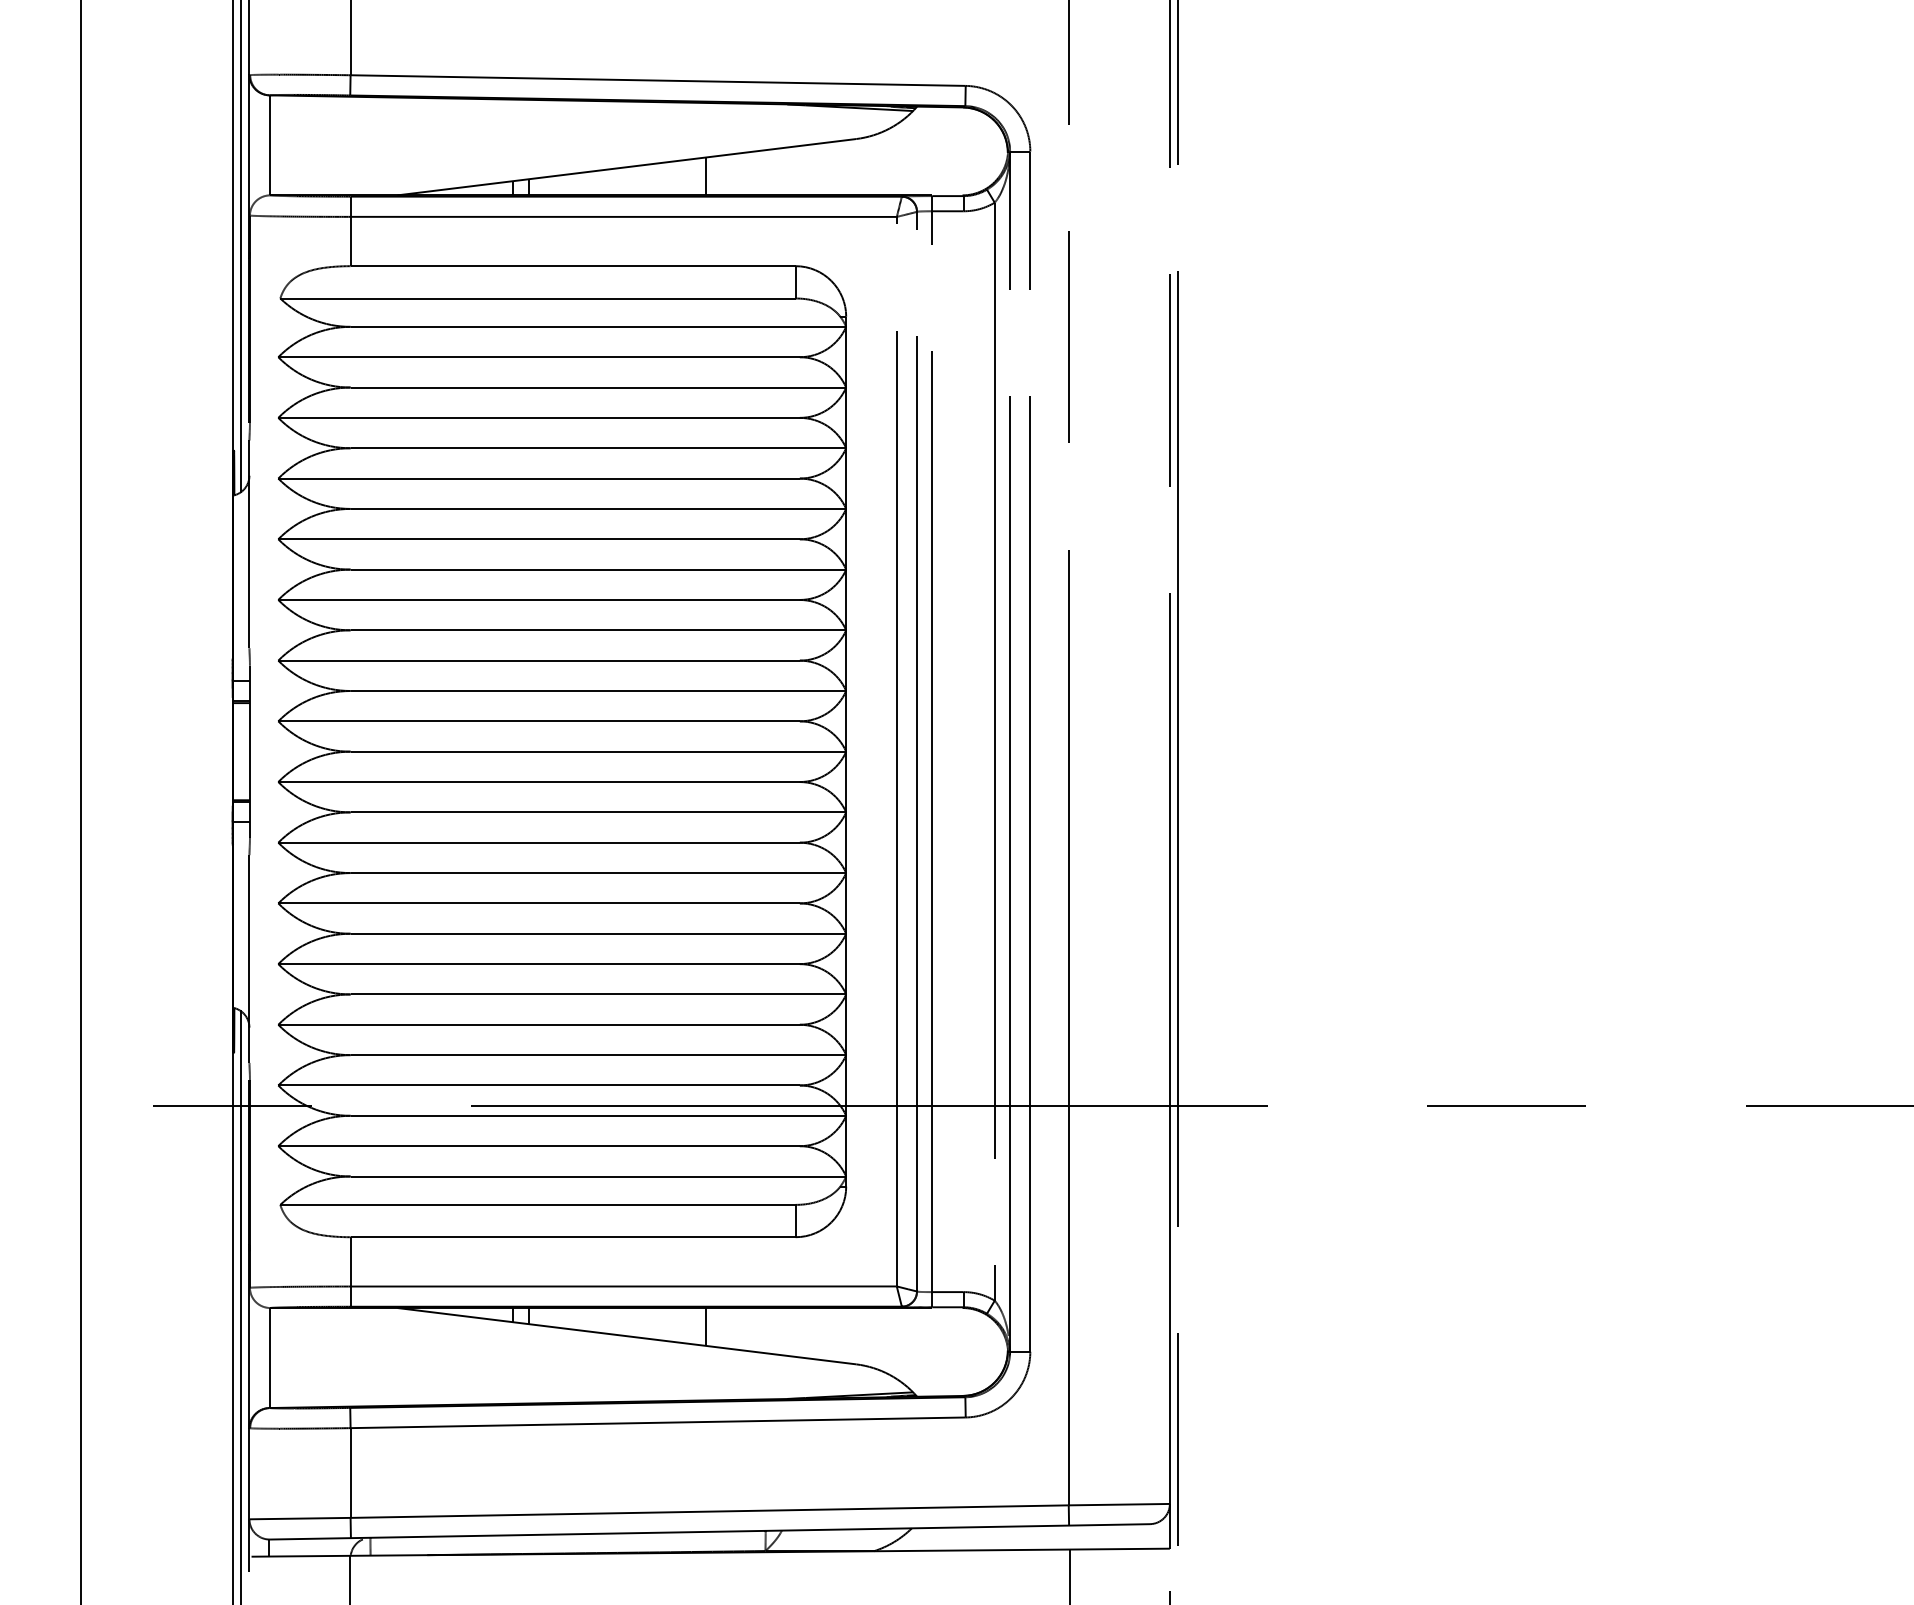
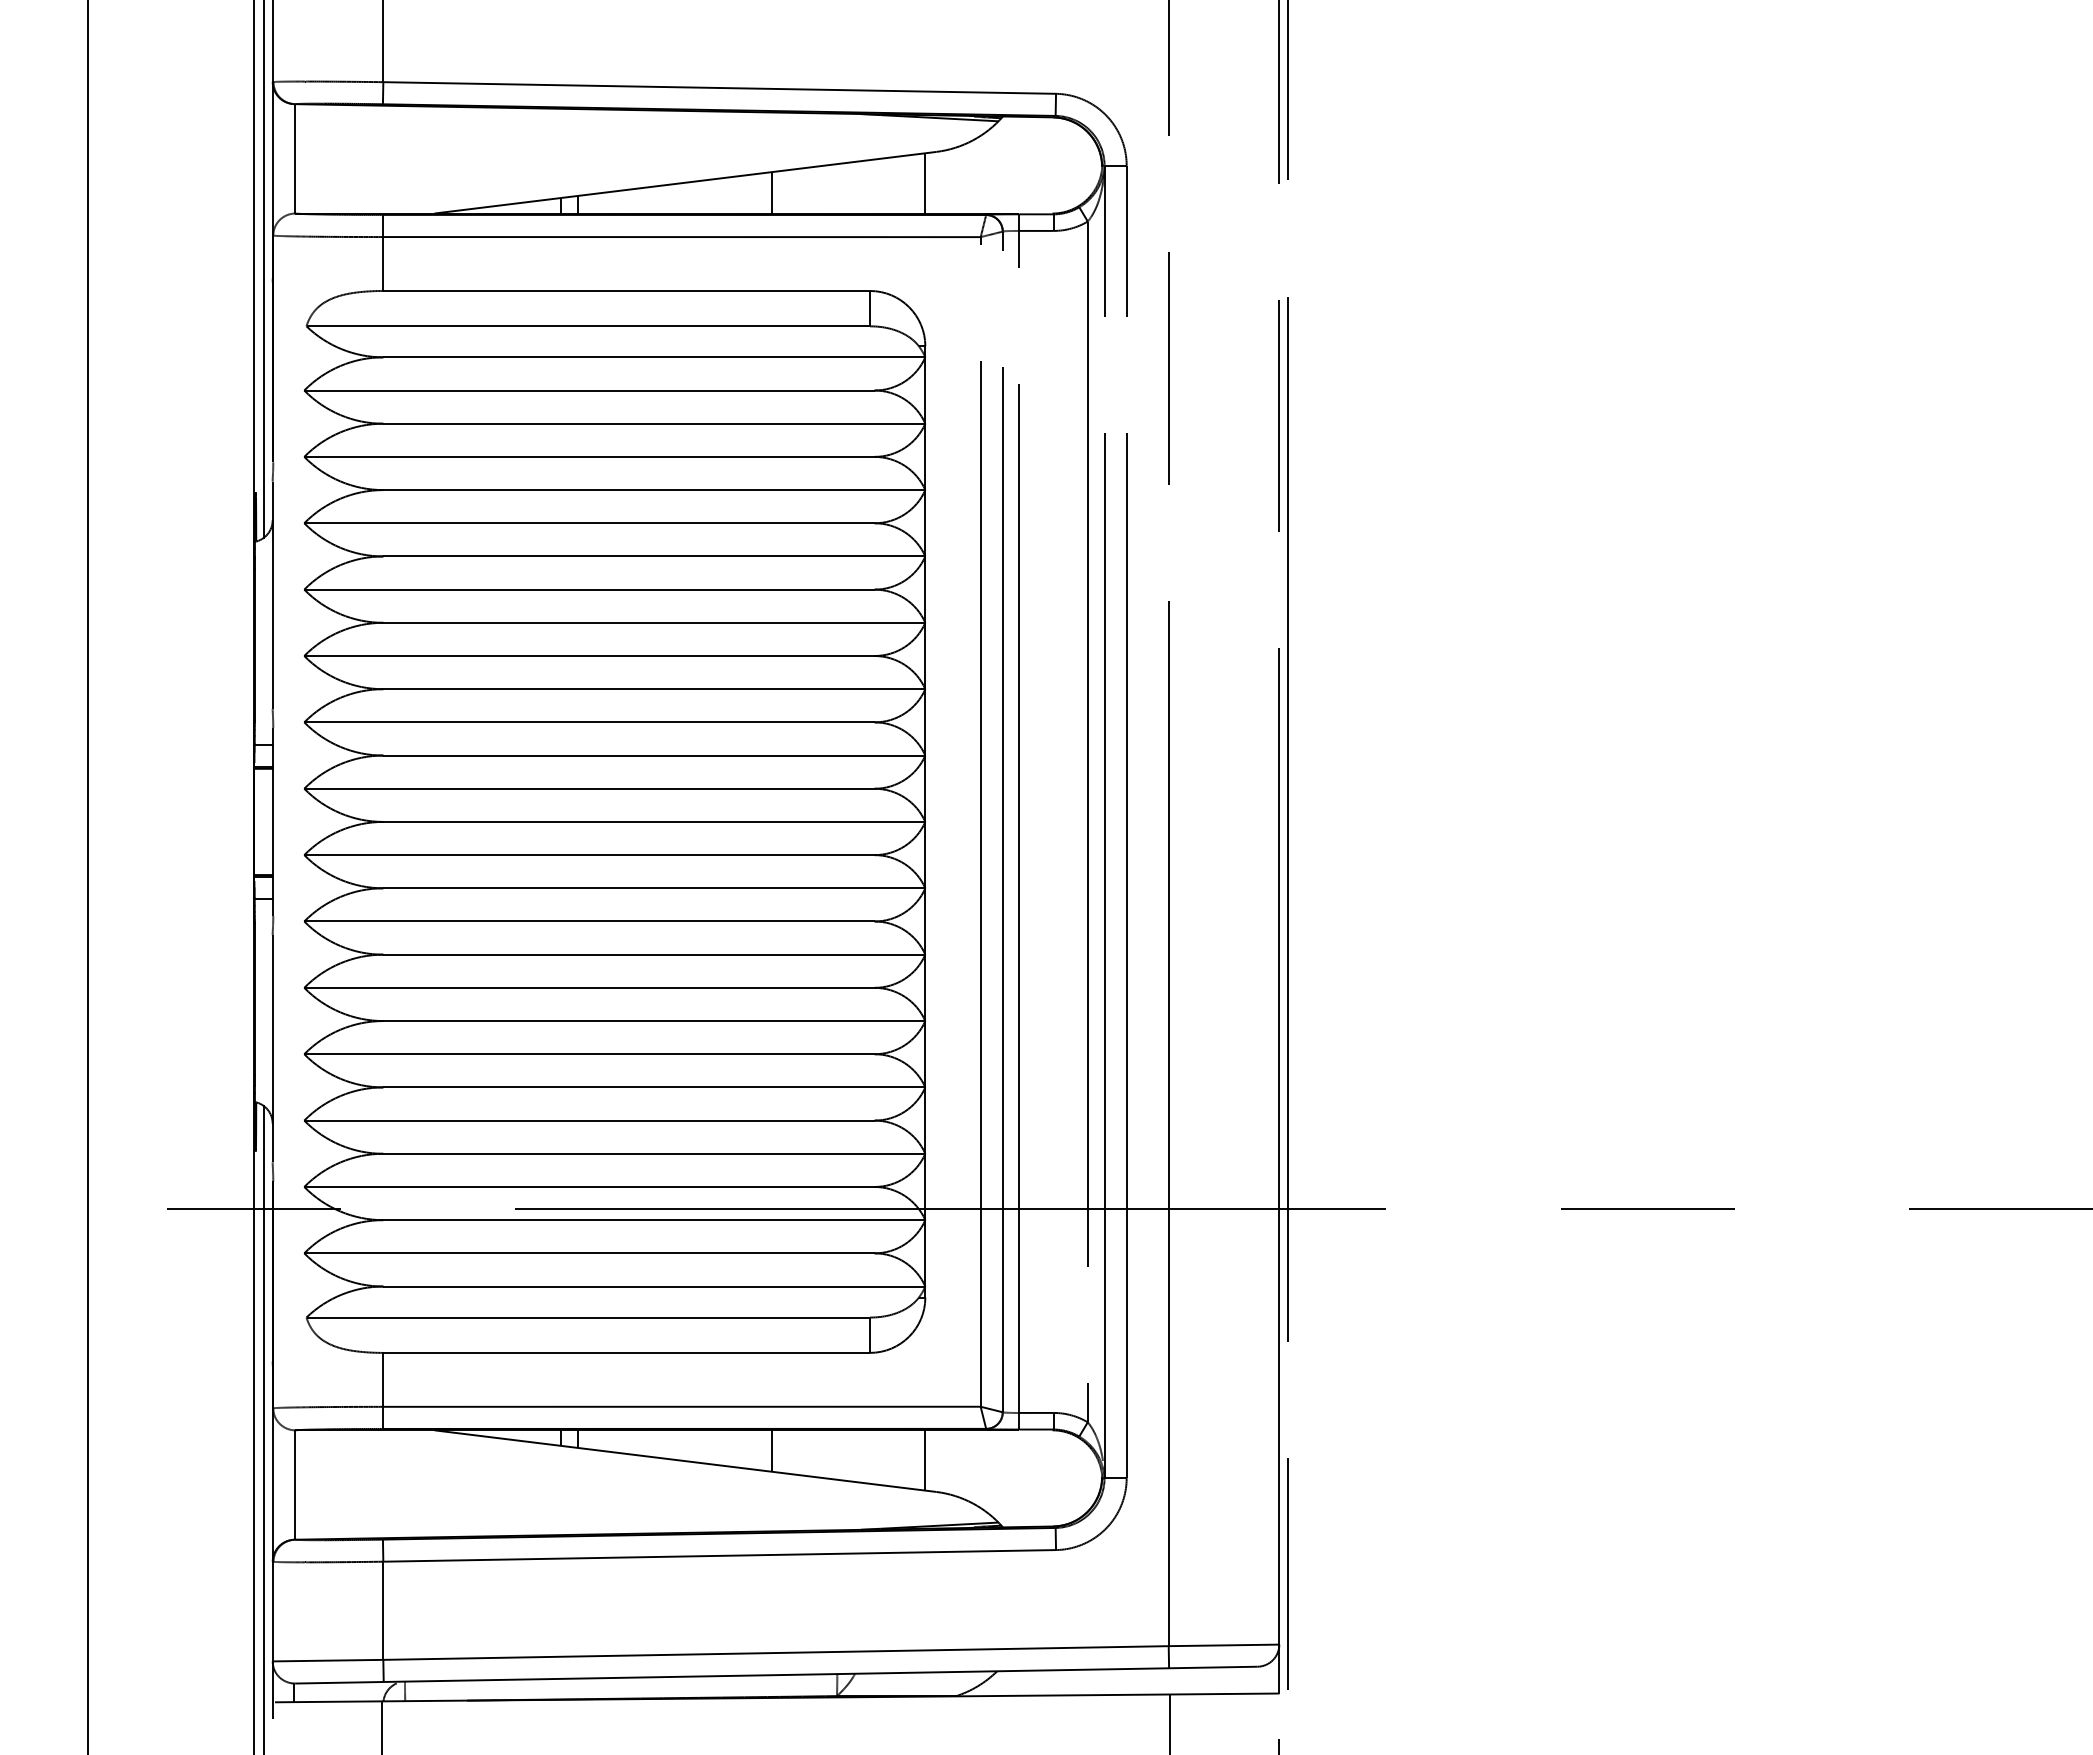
line: (846, 167) -> (925, 183), added
line: (846, 1335) -> (925, 1460), added

